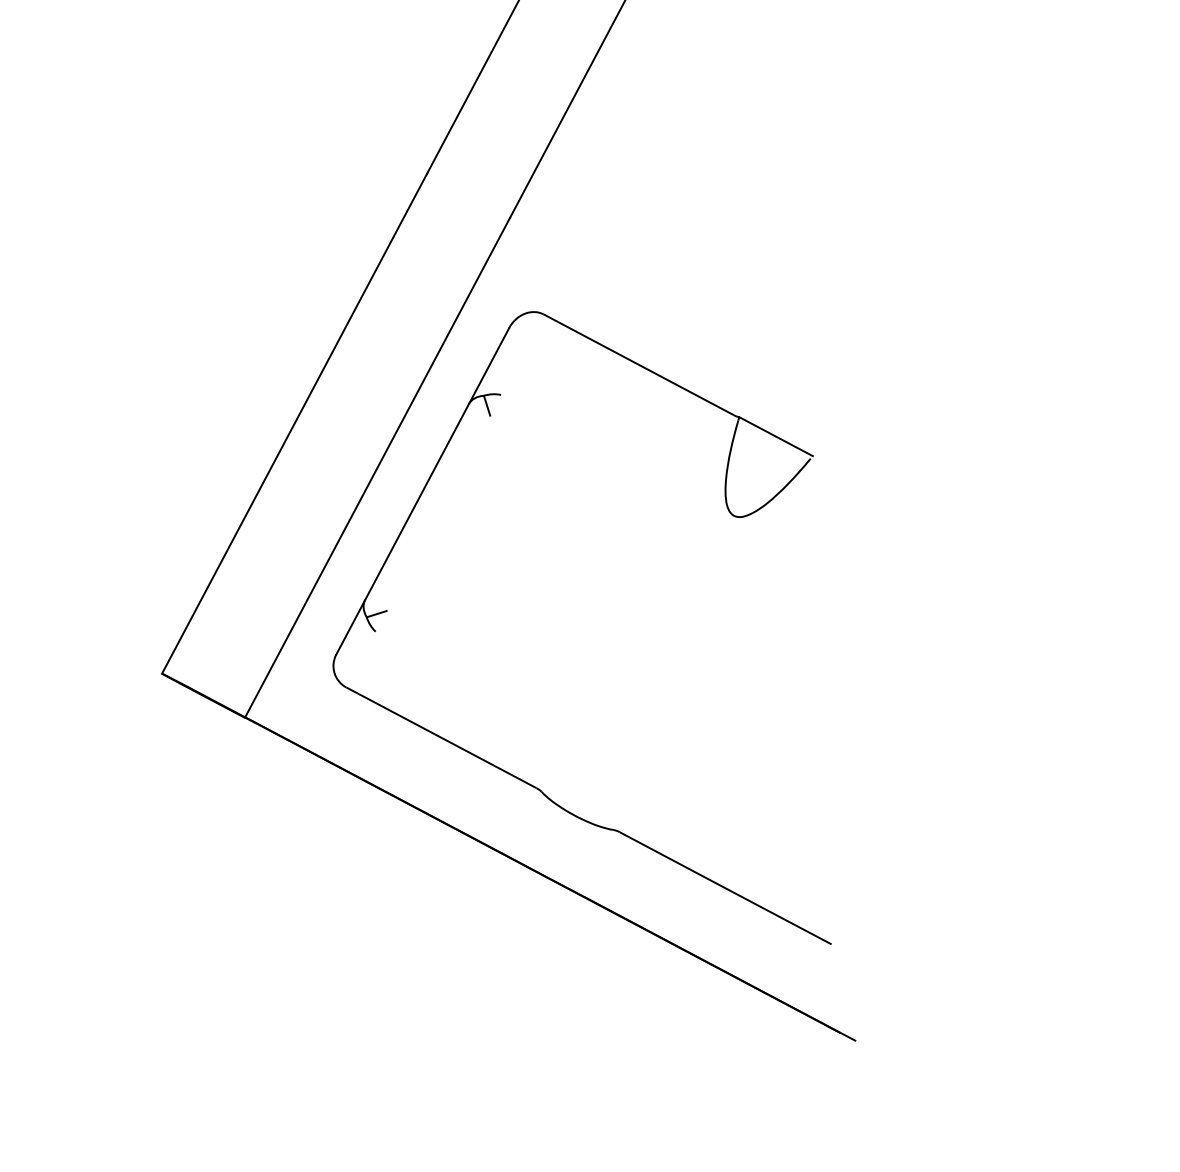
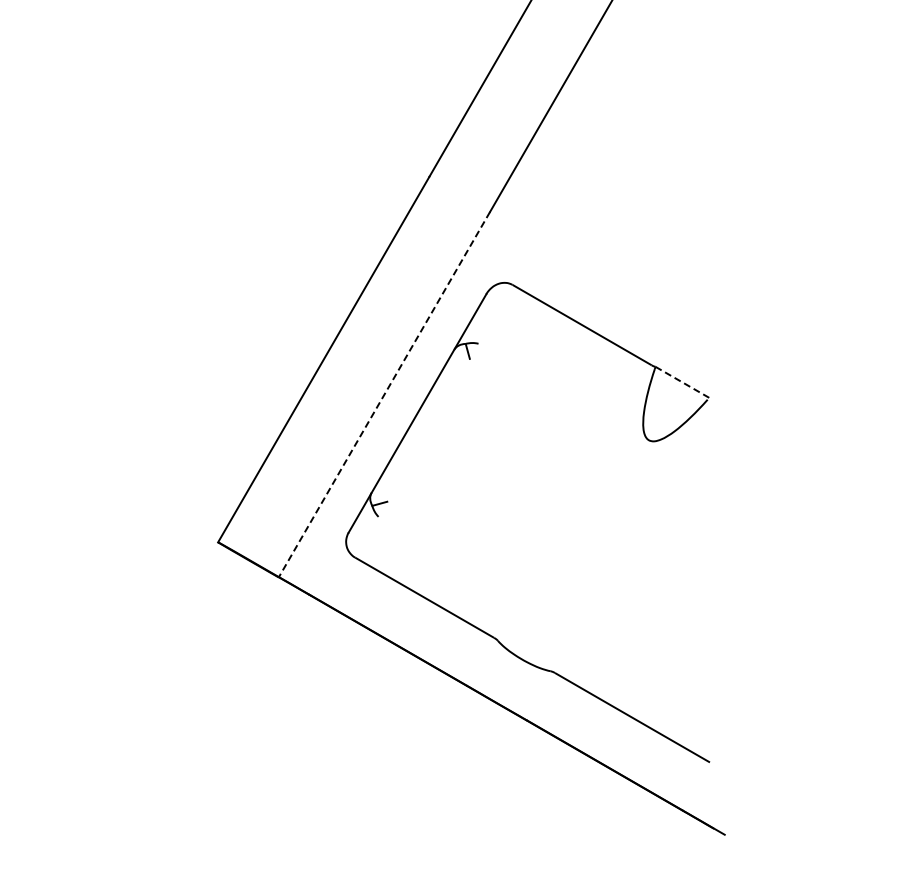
line: (776, 436) -> (682, 382), solid -> dashed
line: (377, 468) -> (384, 395), solid -> dashed

